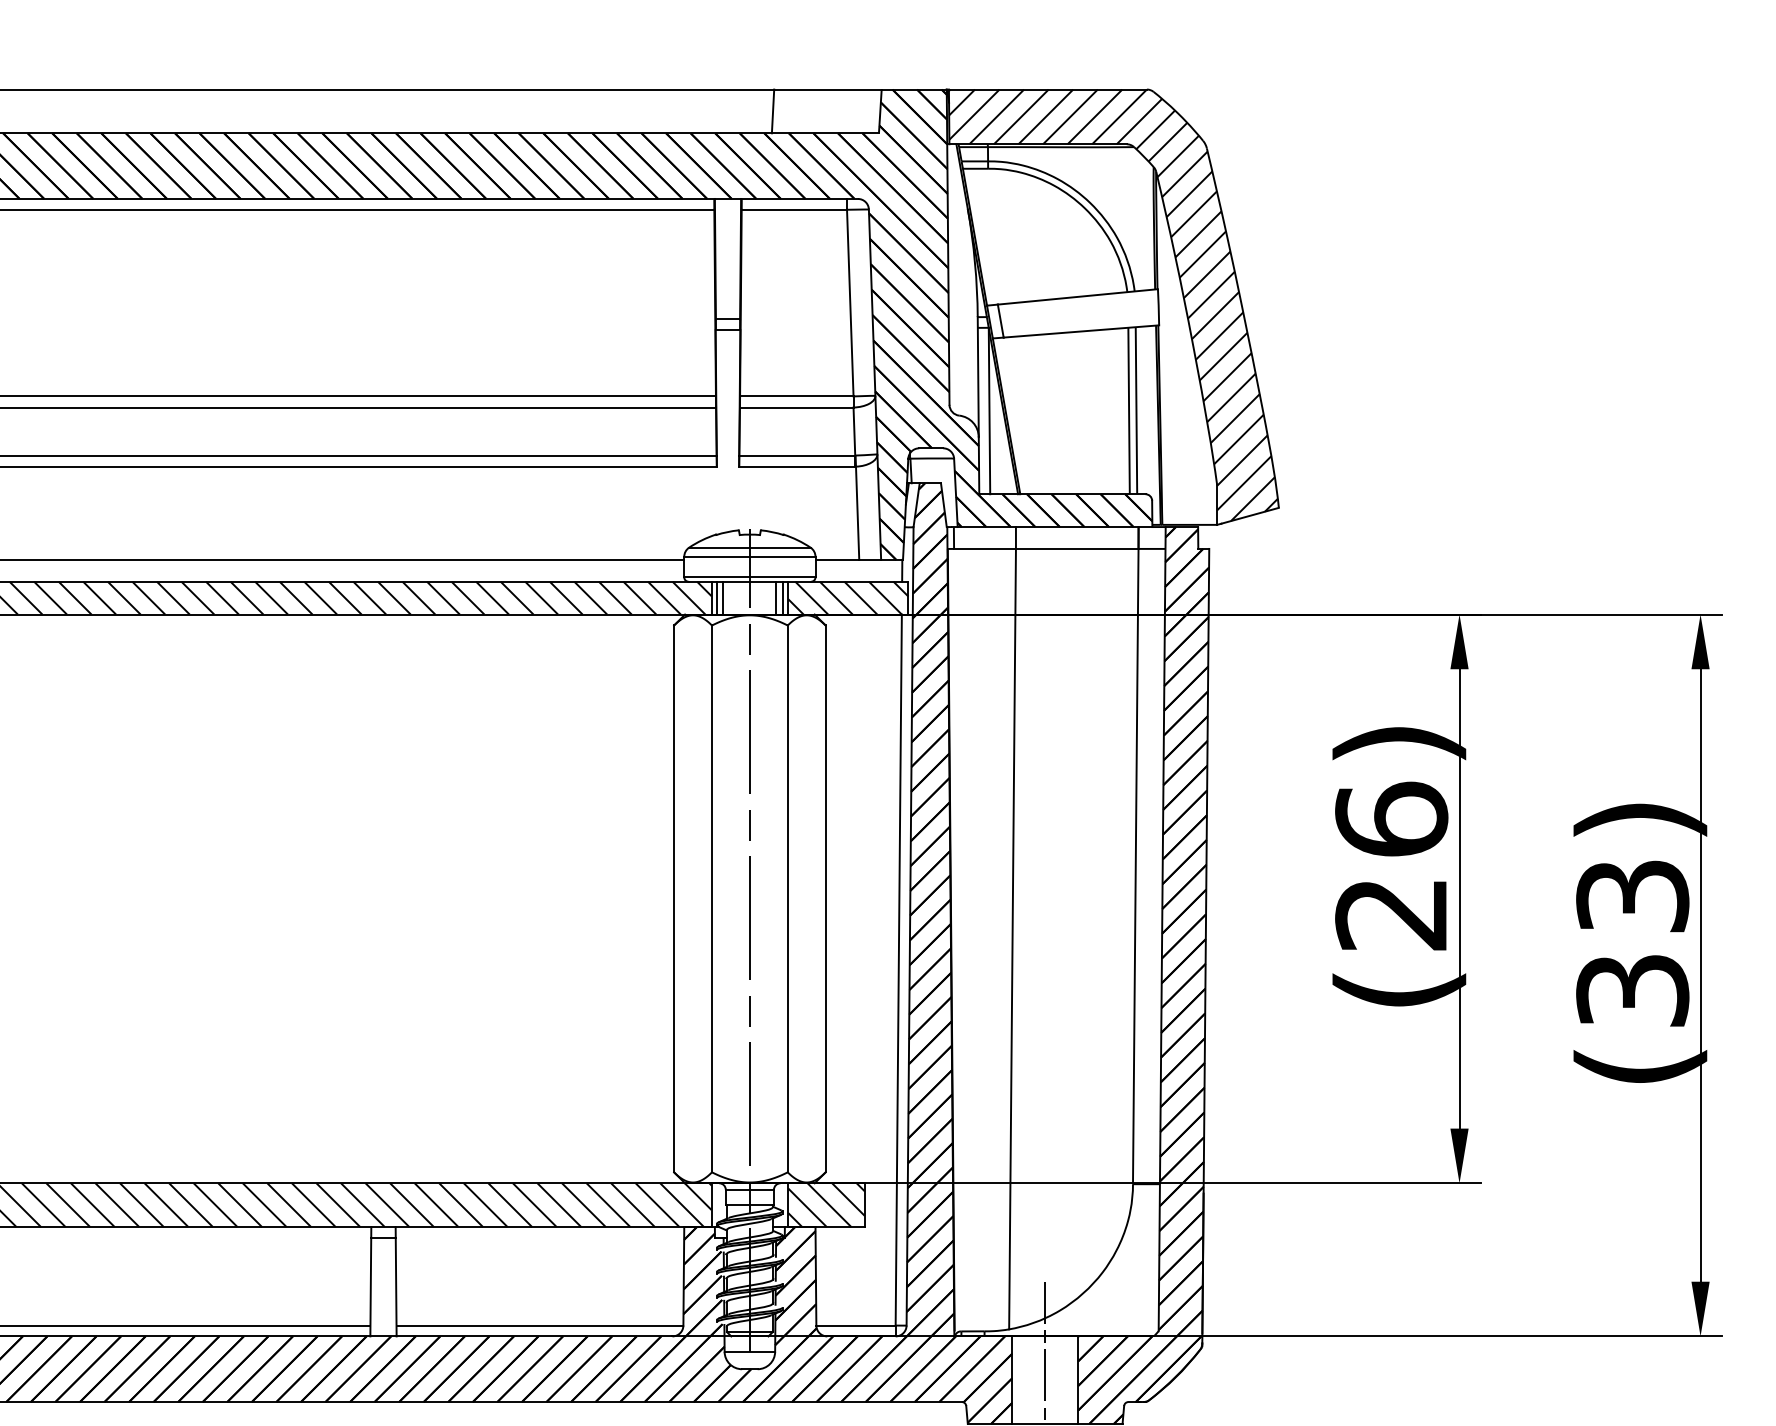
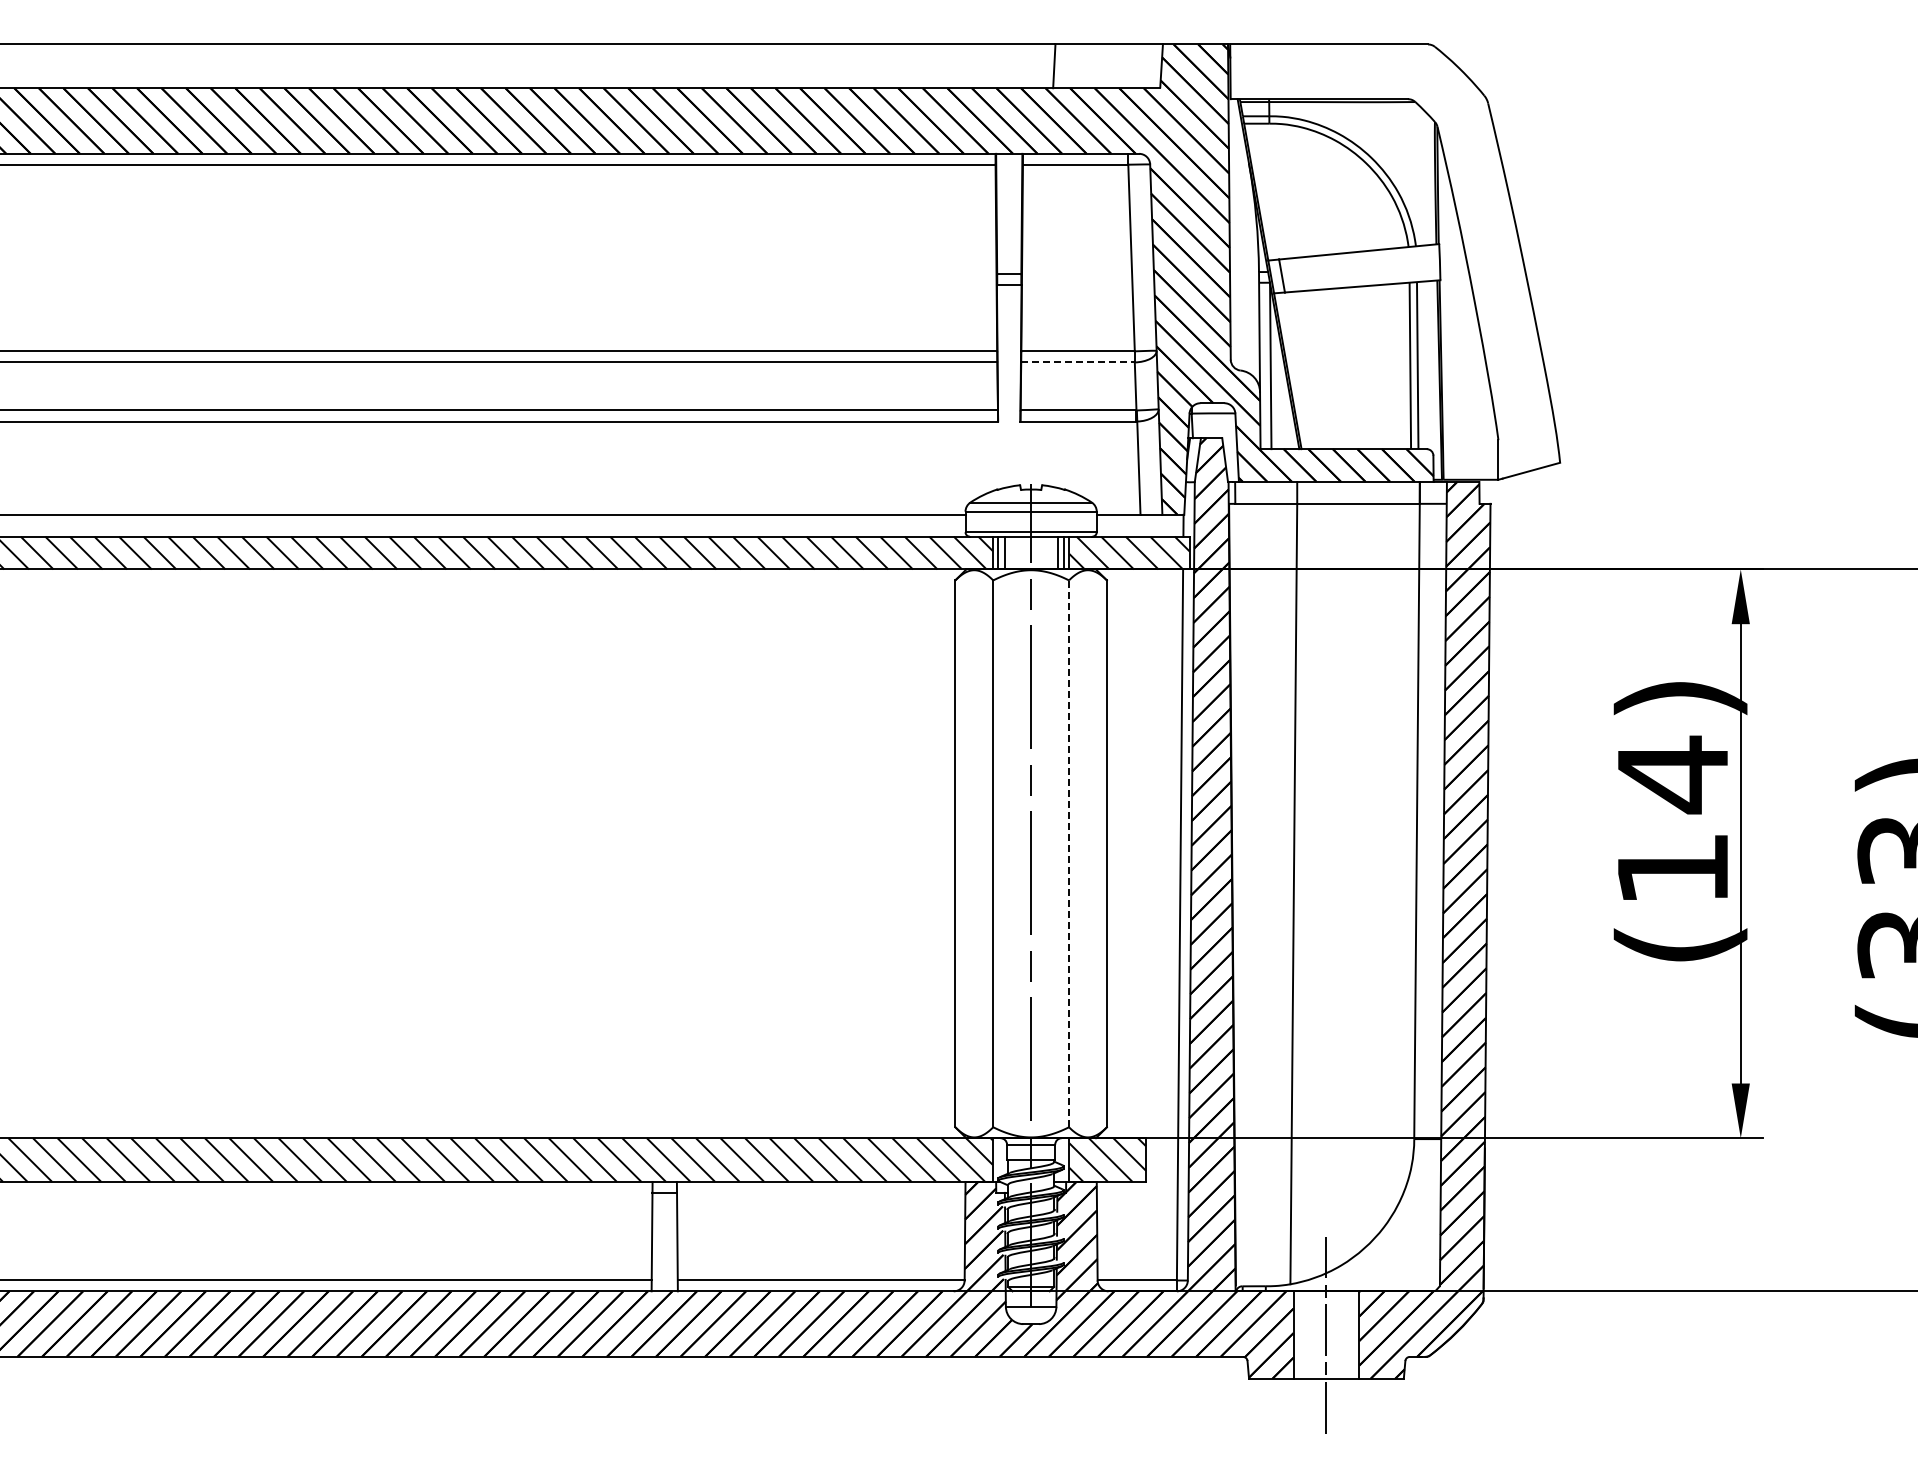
hatch: (1113, 304) -> (1394, 259), removed
line: (797, 407) -> (1078, 362), solid -> dashed
text: (1391, 865) -> (1672, 820), (26) -> (14)
line: (788, 898) -> (1069, 853), solid -> dashed

